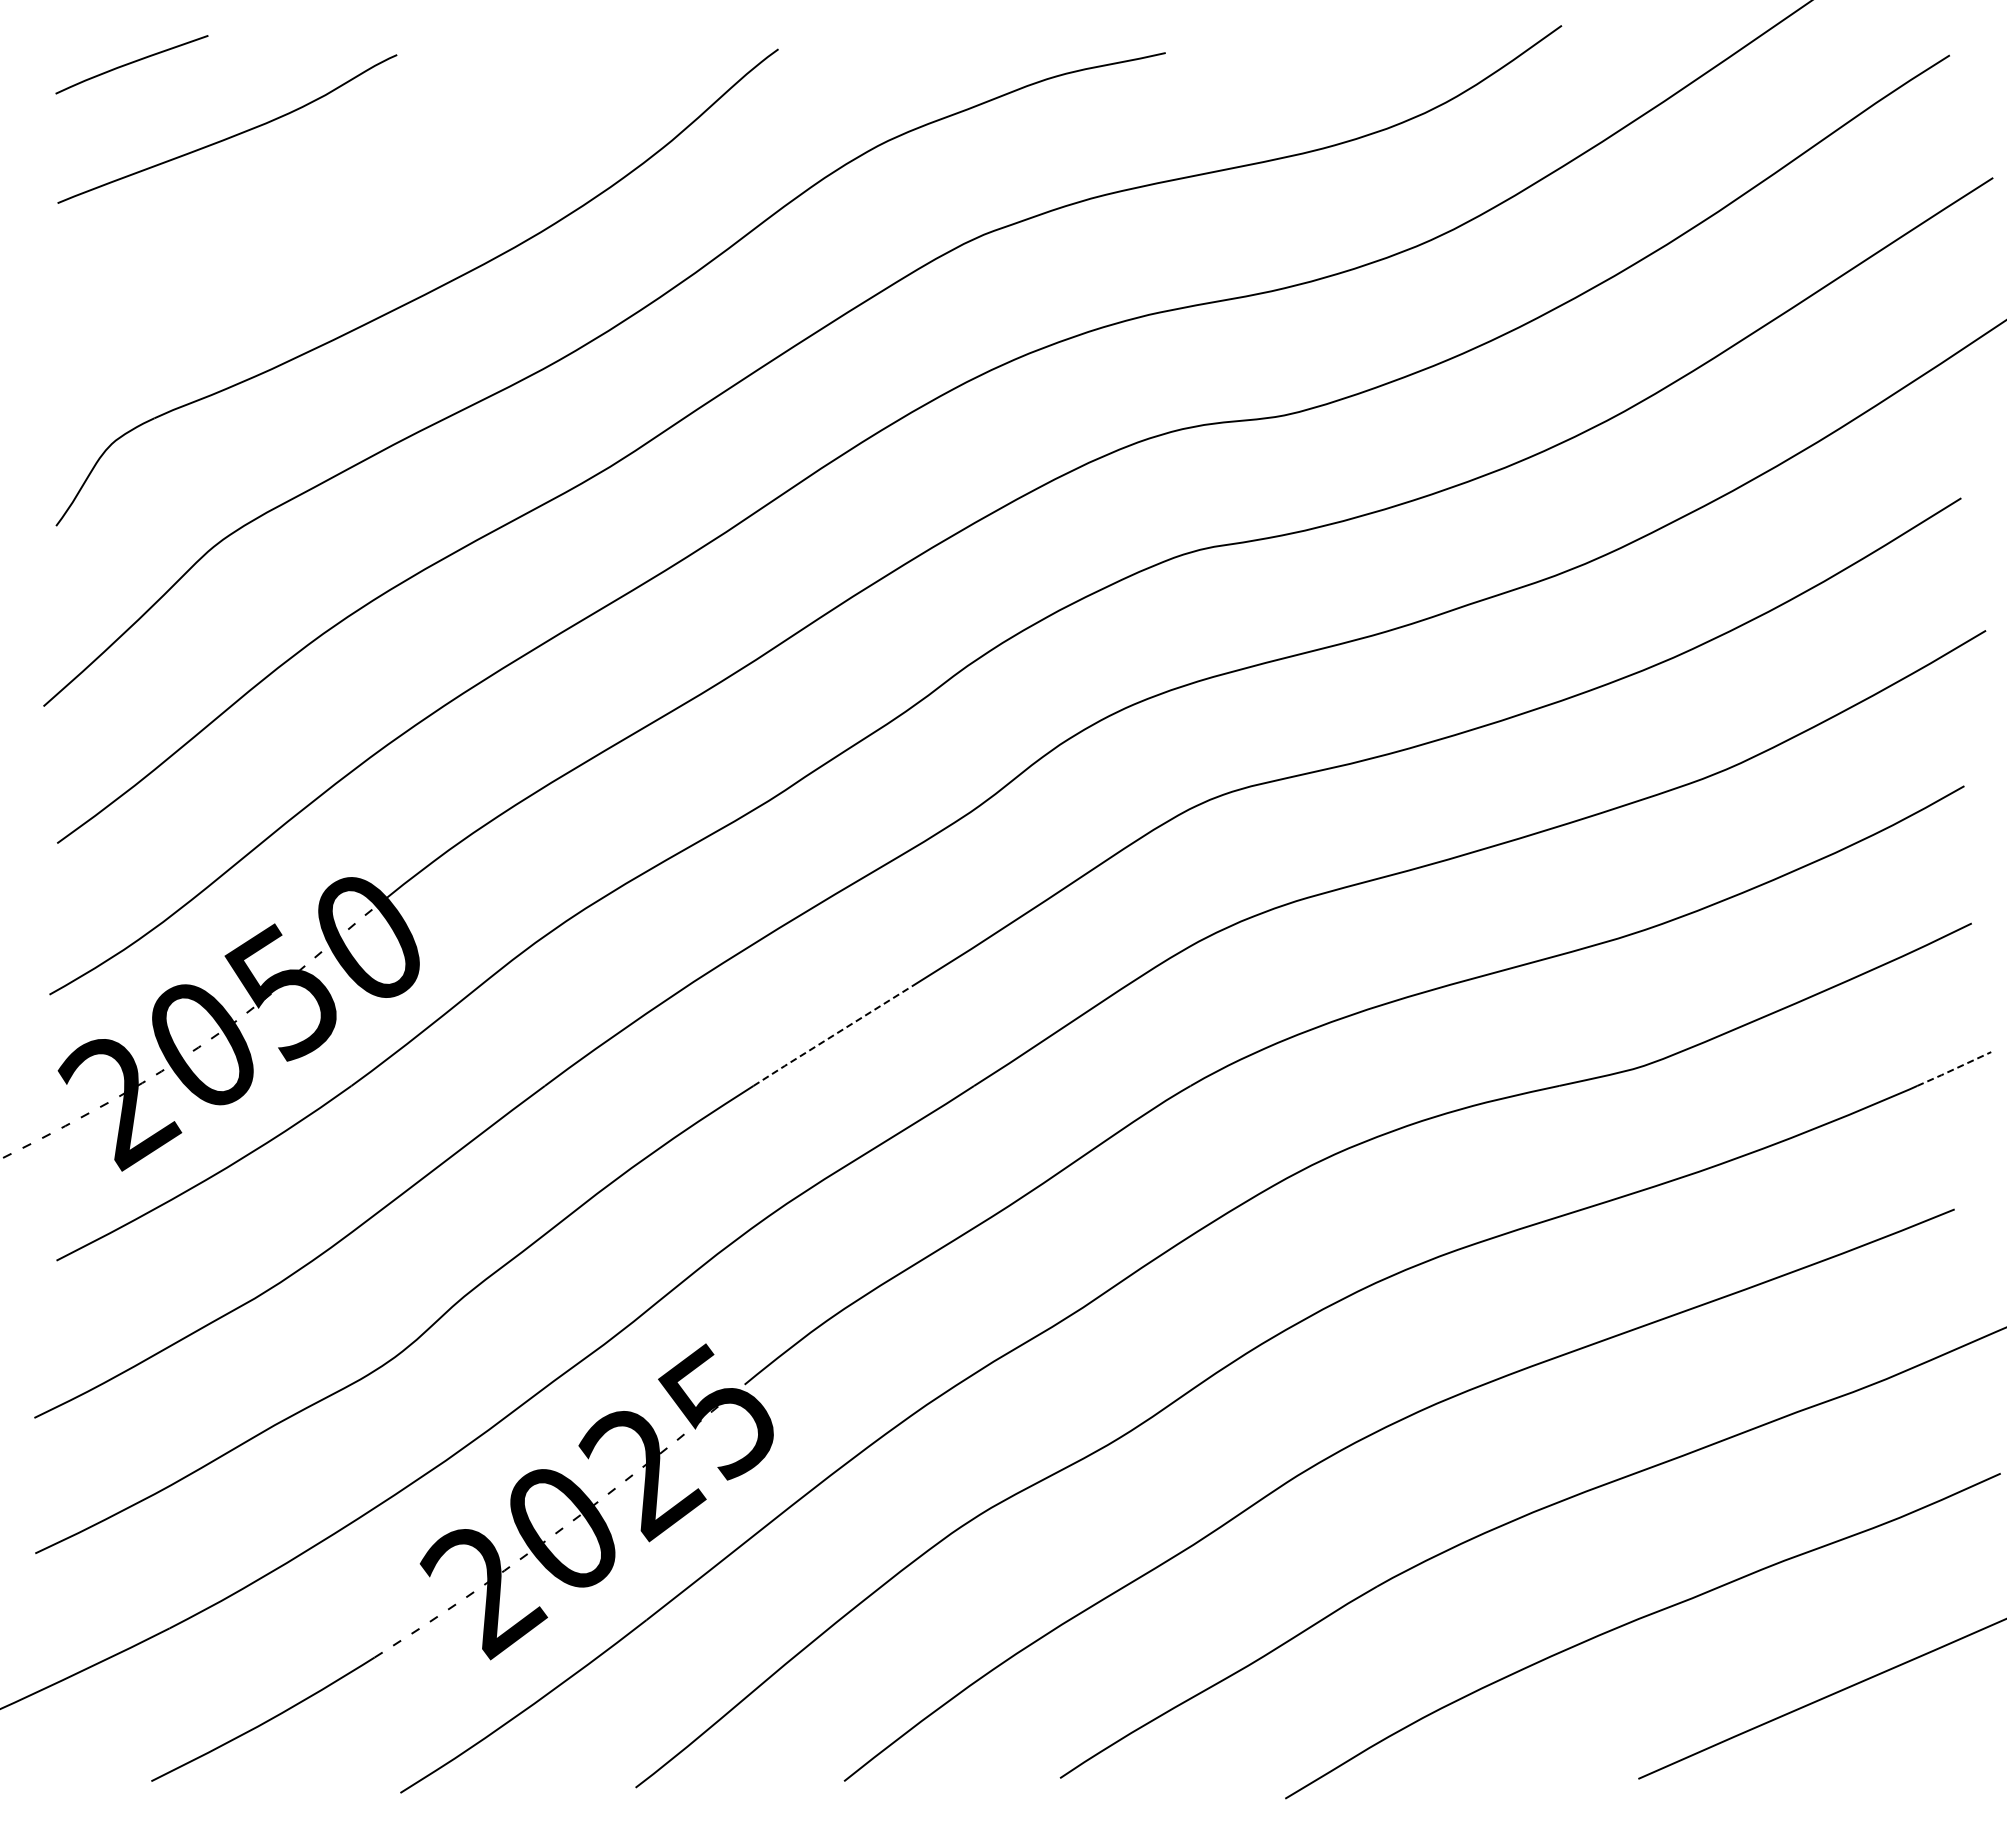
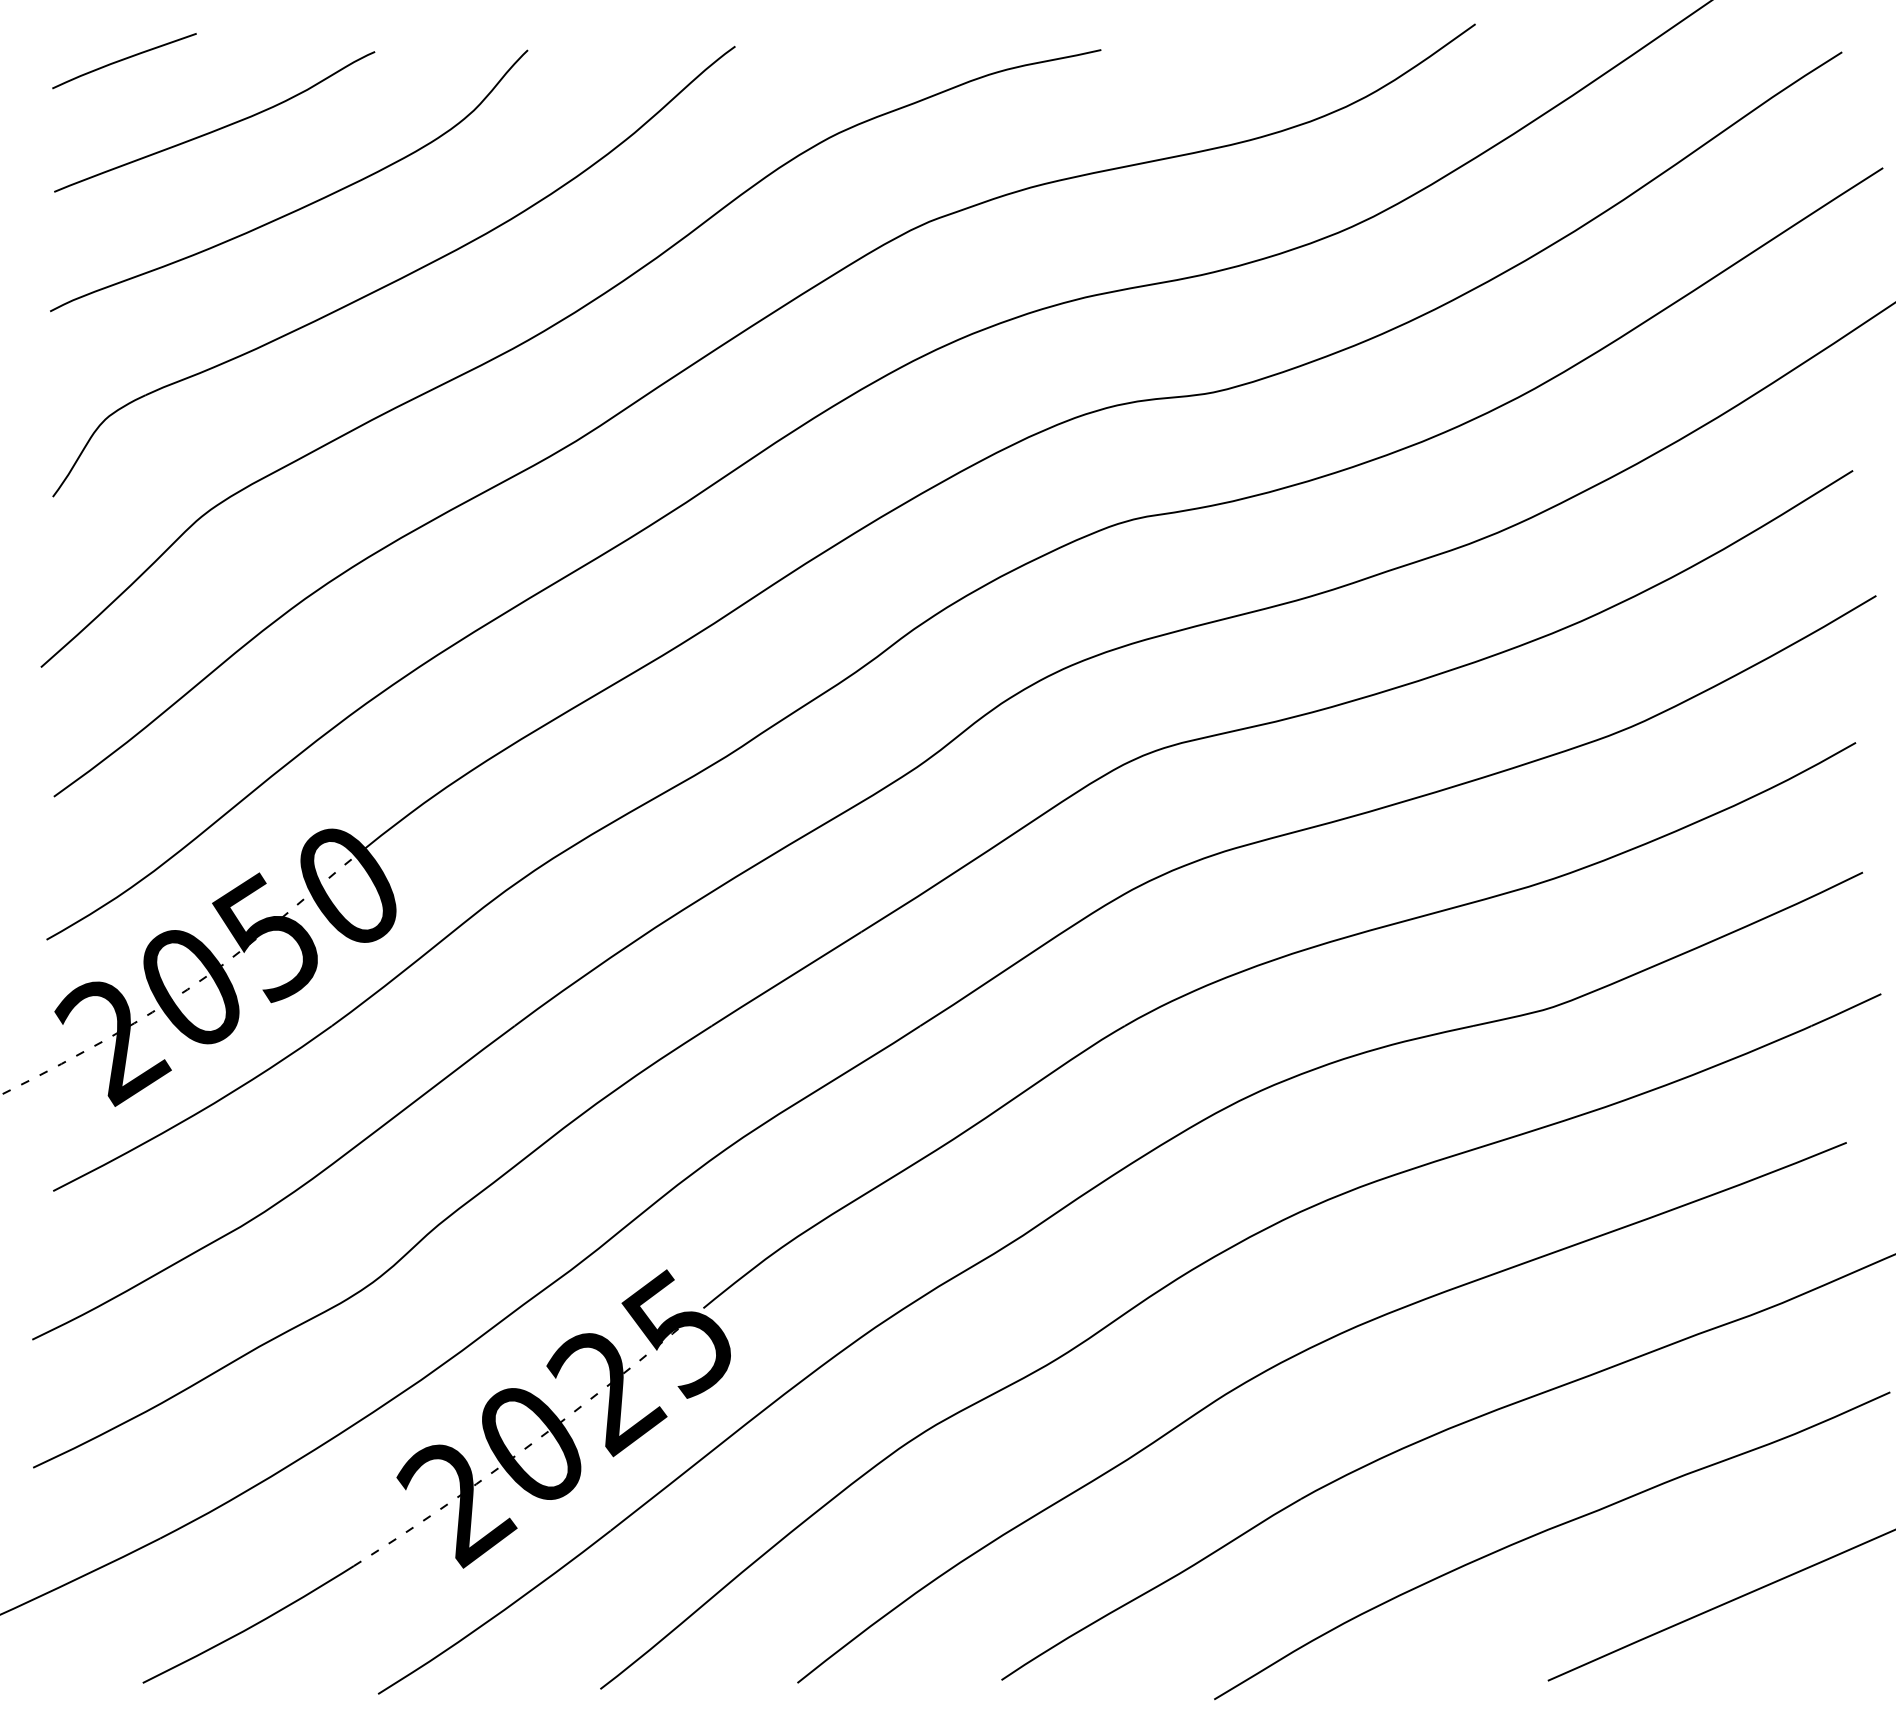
curve: (316, 220) -> (298, 208), added
line: (832, 1036) -> (786, 979), dashed -> solid
line: (1954, 1069) -> (1846, 1010), dashed -> solid

